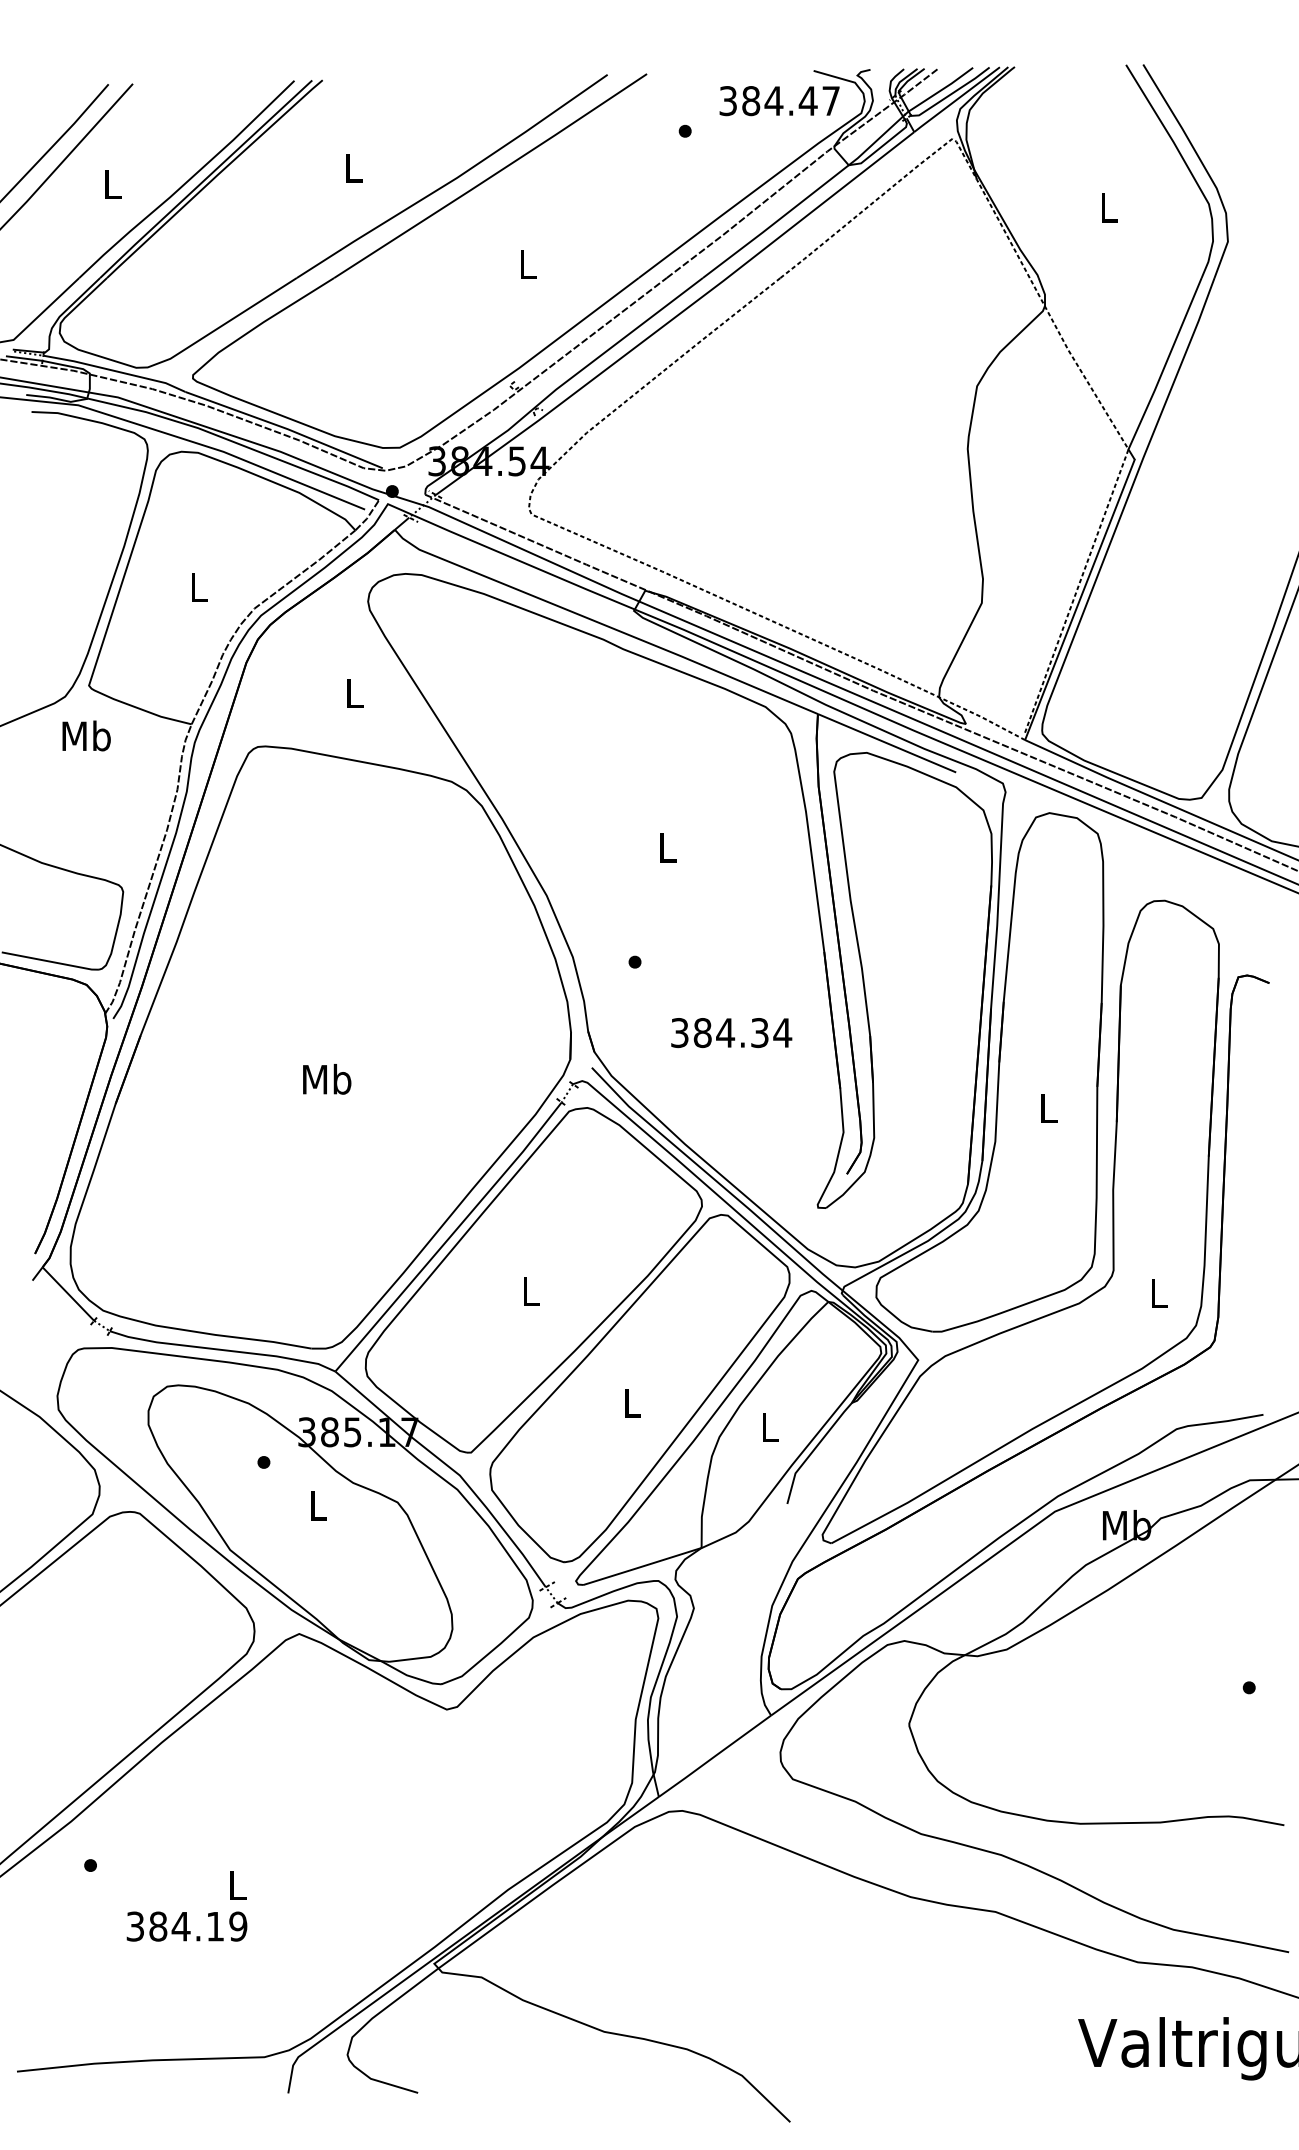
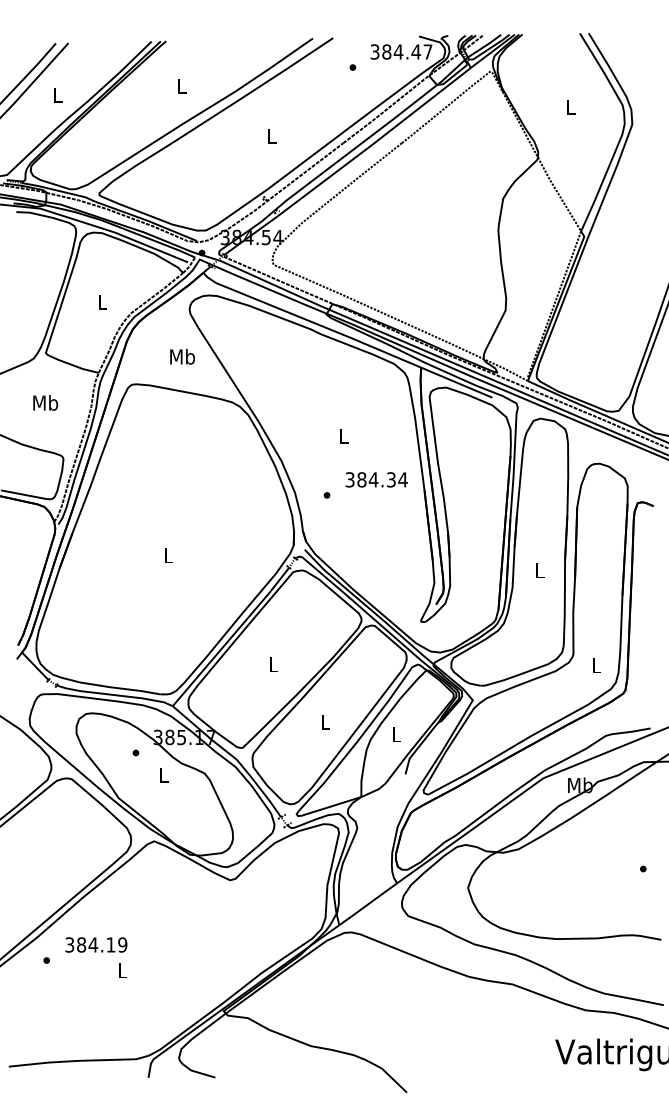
text: (354, 692) -> (182, 356), L -> Mb
text: (86, 735) -> (45, 402), moved
text: (731, 1032) -> (376, 479), moved
text: (327, 1078) -> (168, 555), Mb -> L
text: (187, 1925) -> (96, 944), moved

